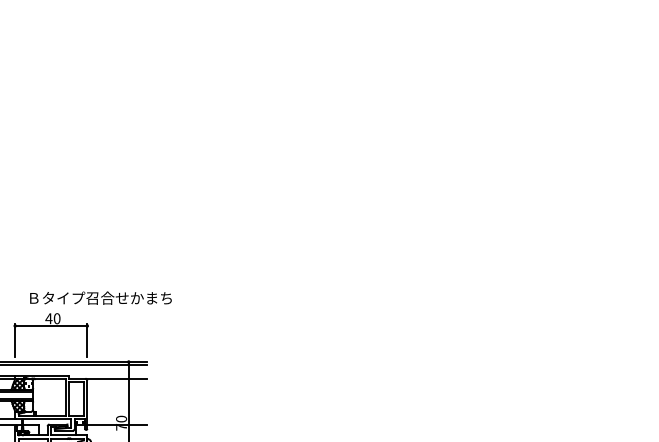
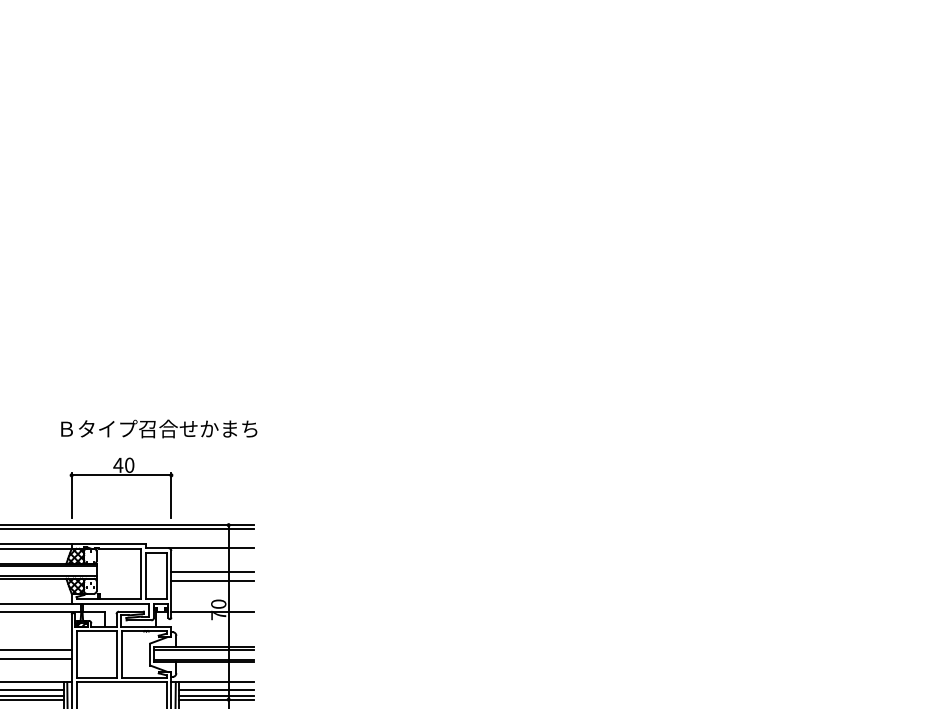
text: (101, 297) -> (159, 428), moved
line: (117, 396) -> (212, 572), added
line: (117, 401) -> (212, 580), added

